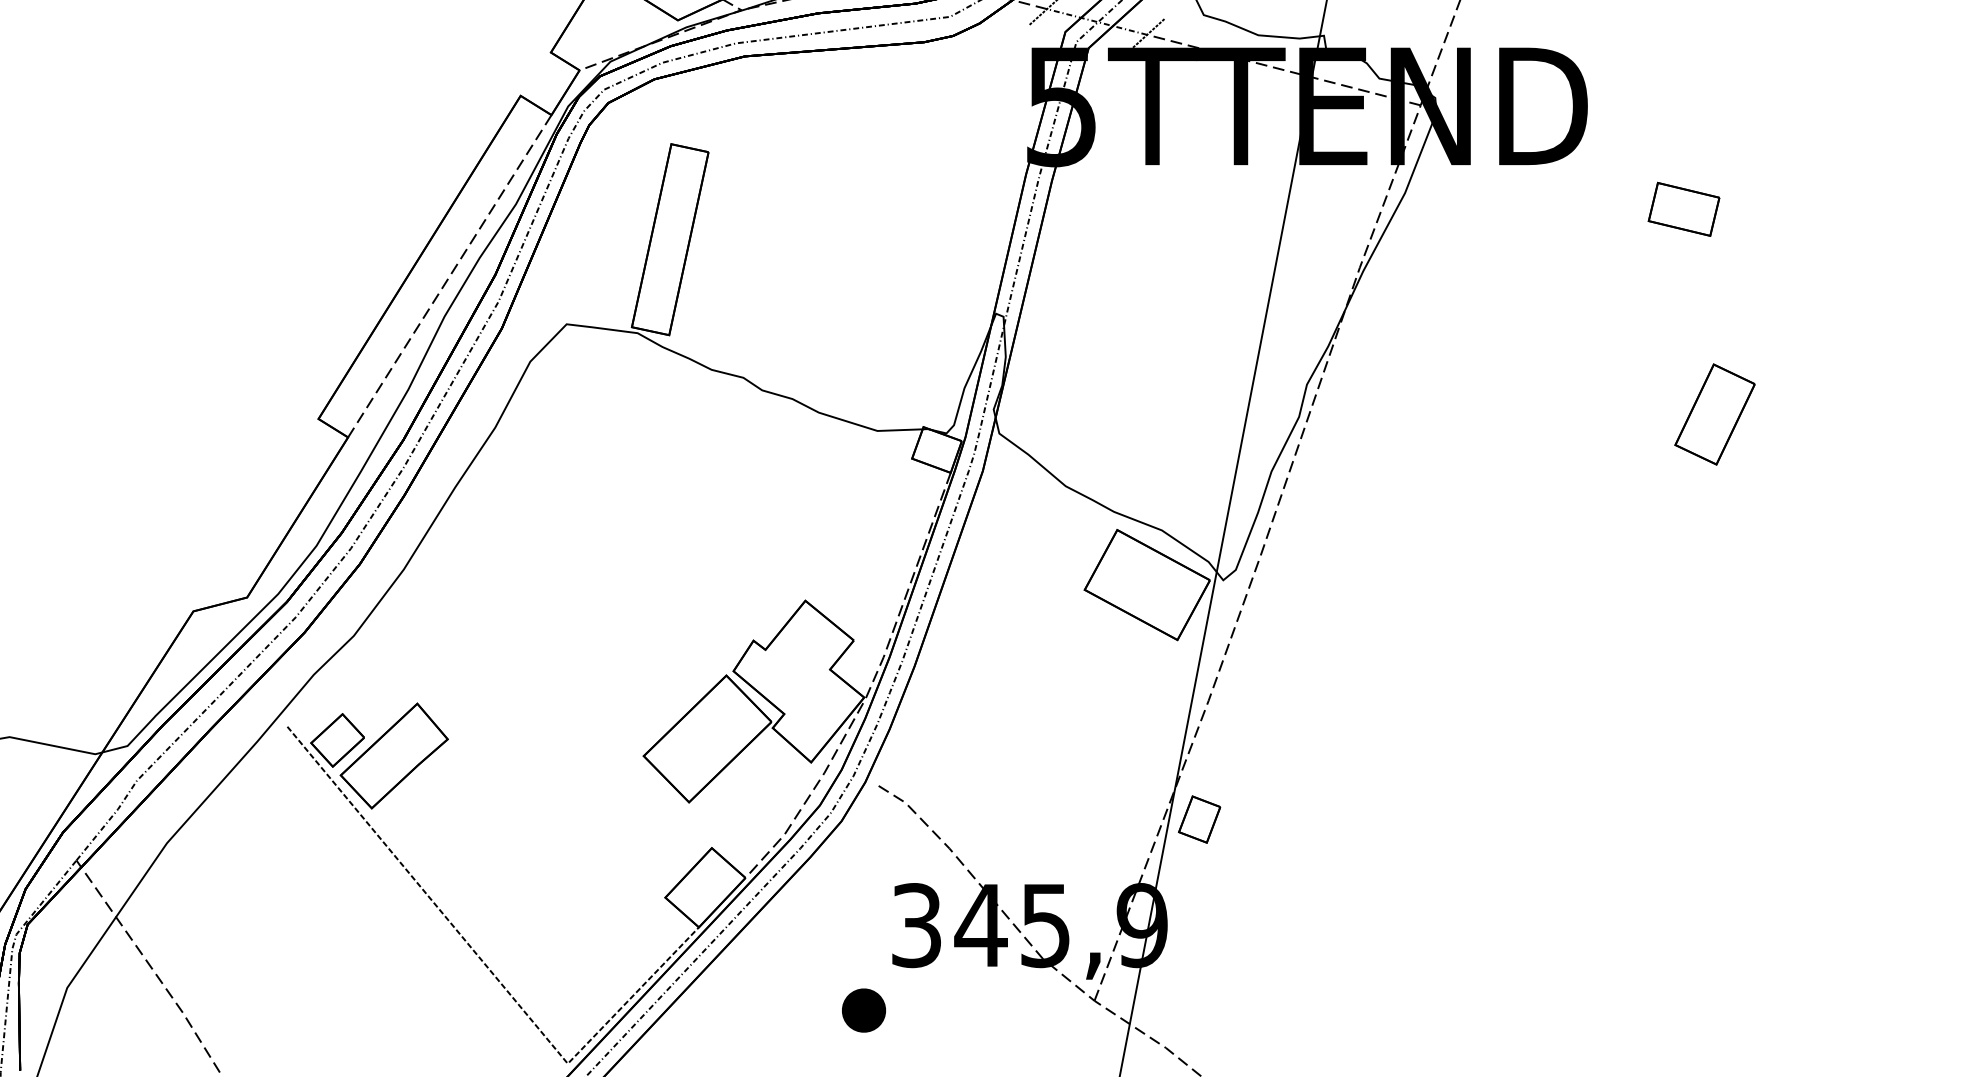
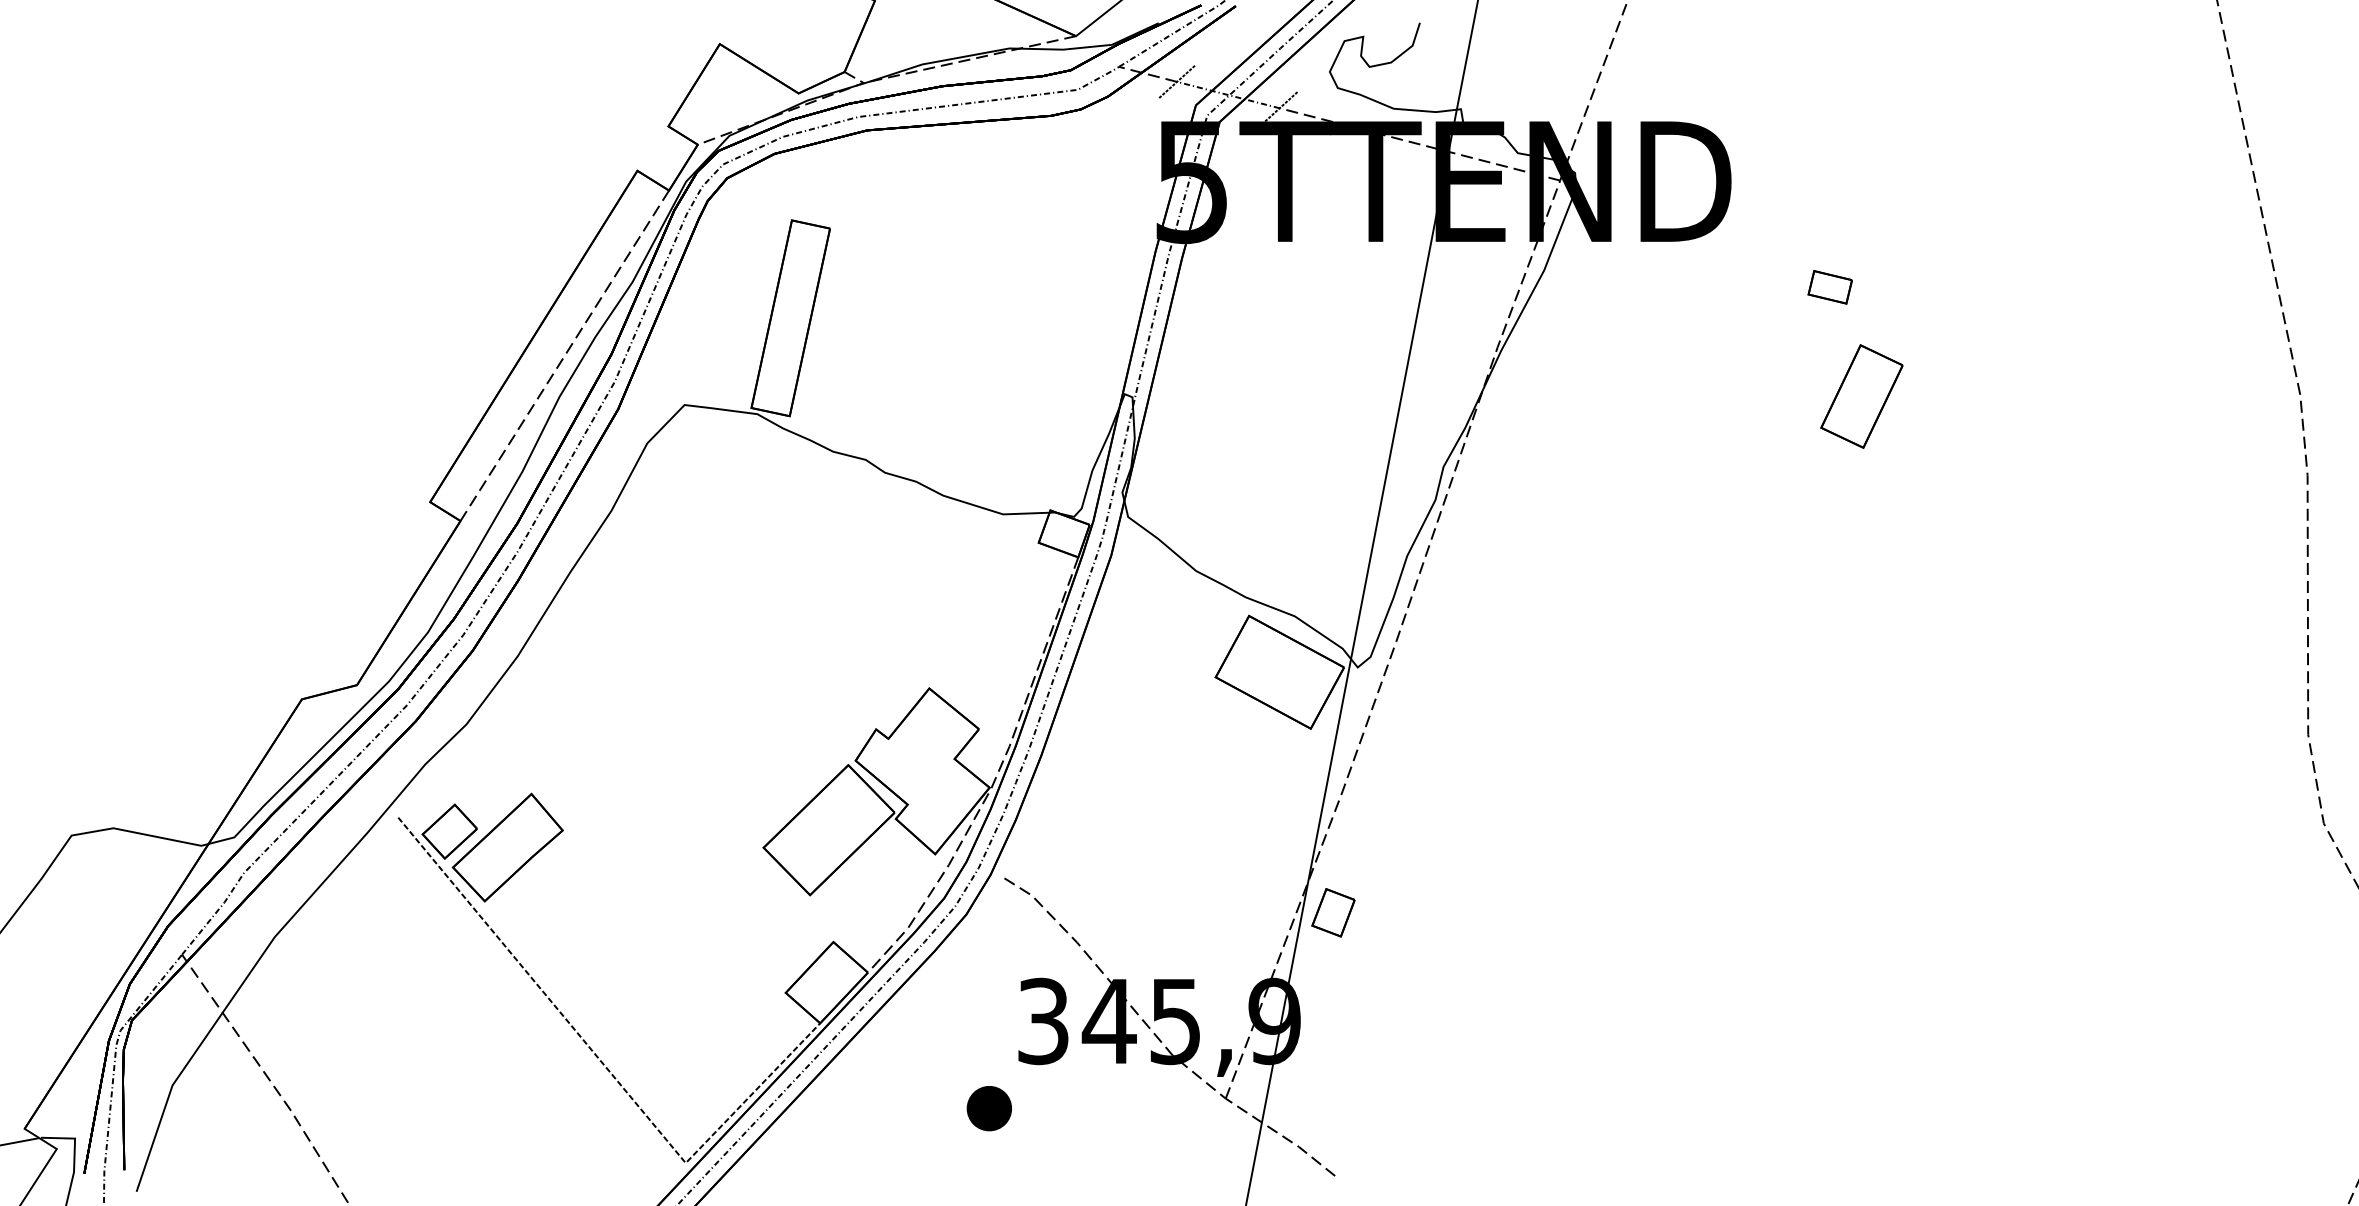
part: (1684, 209) -> (1830, 287), size x0.6
part: (1714, 414) -> (1861, 396), moved

